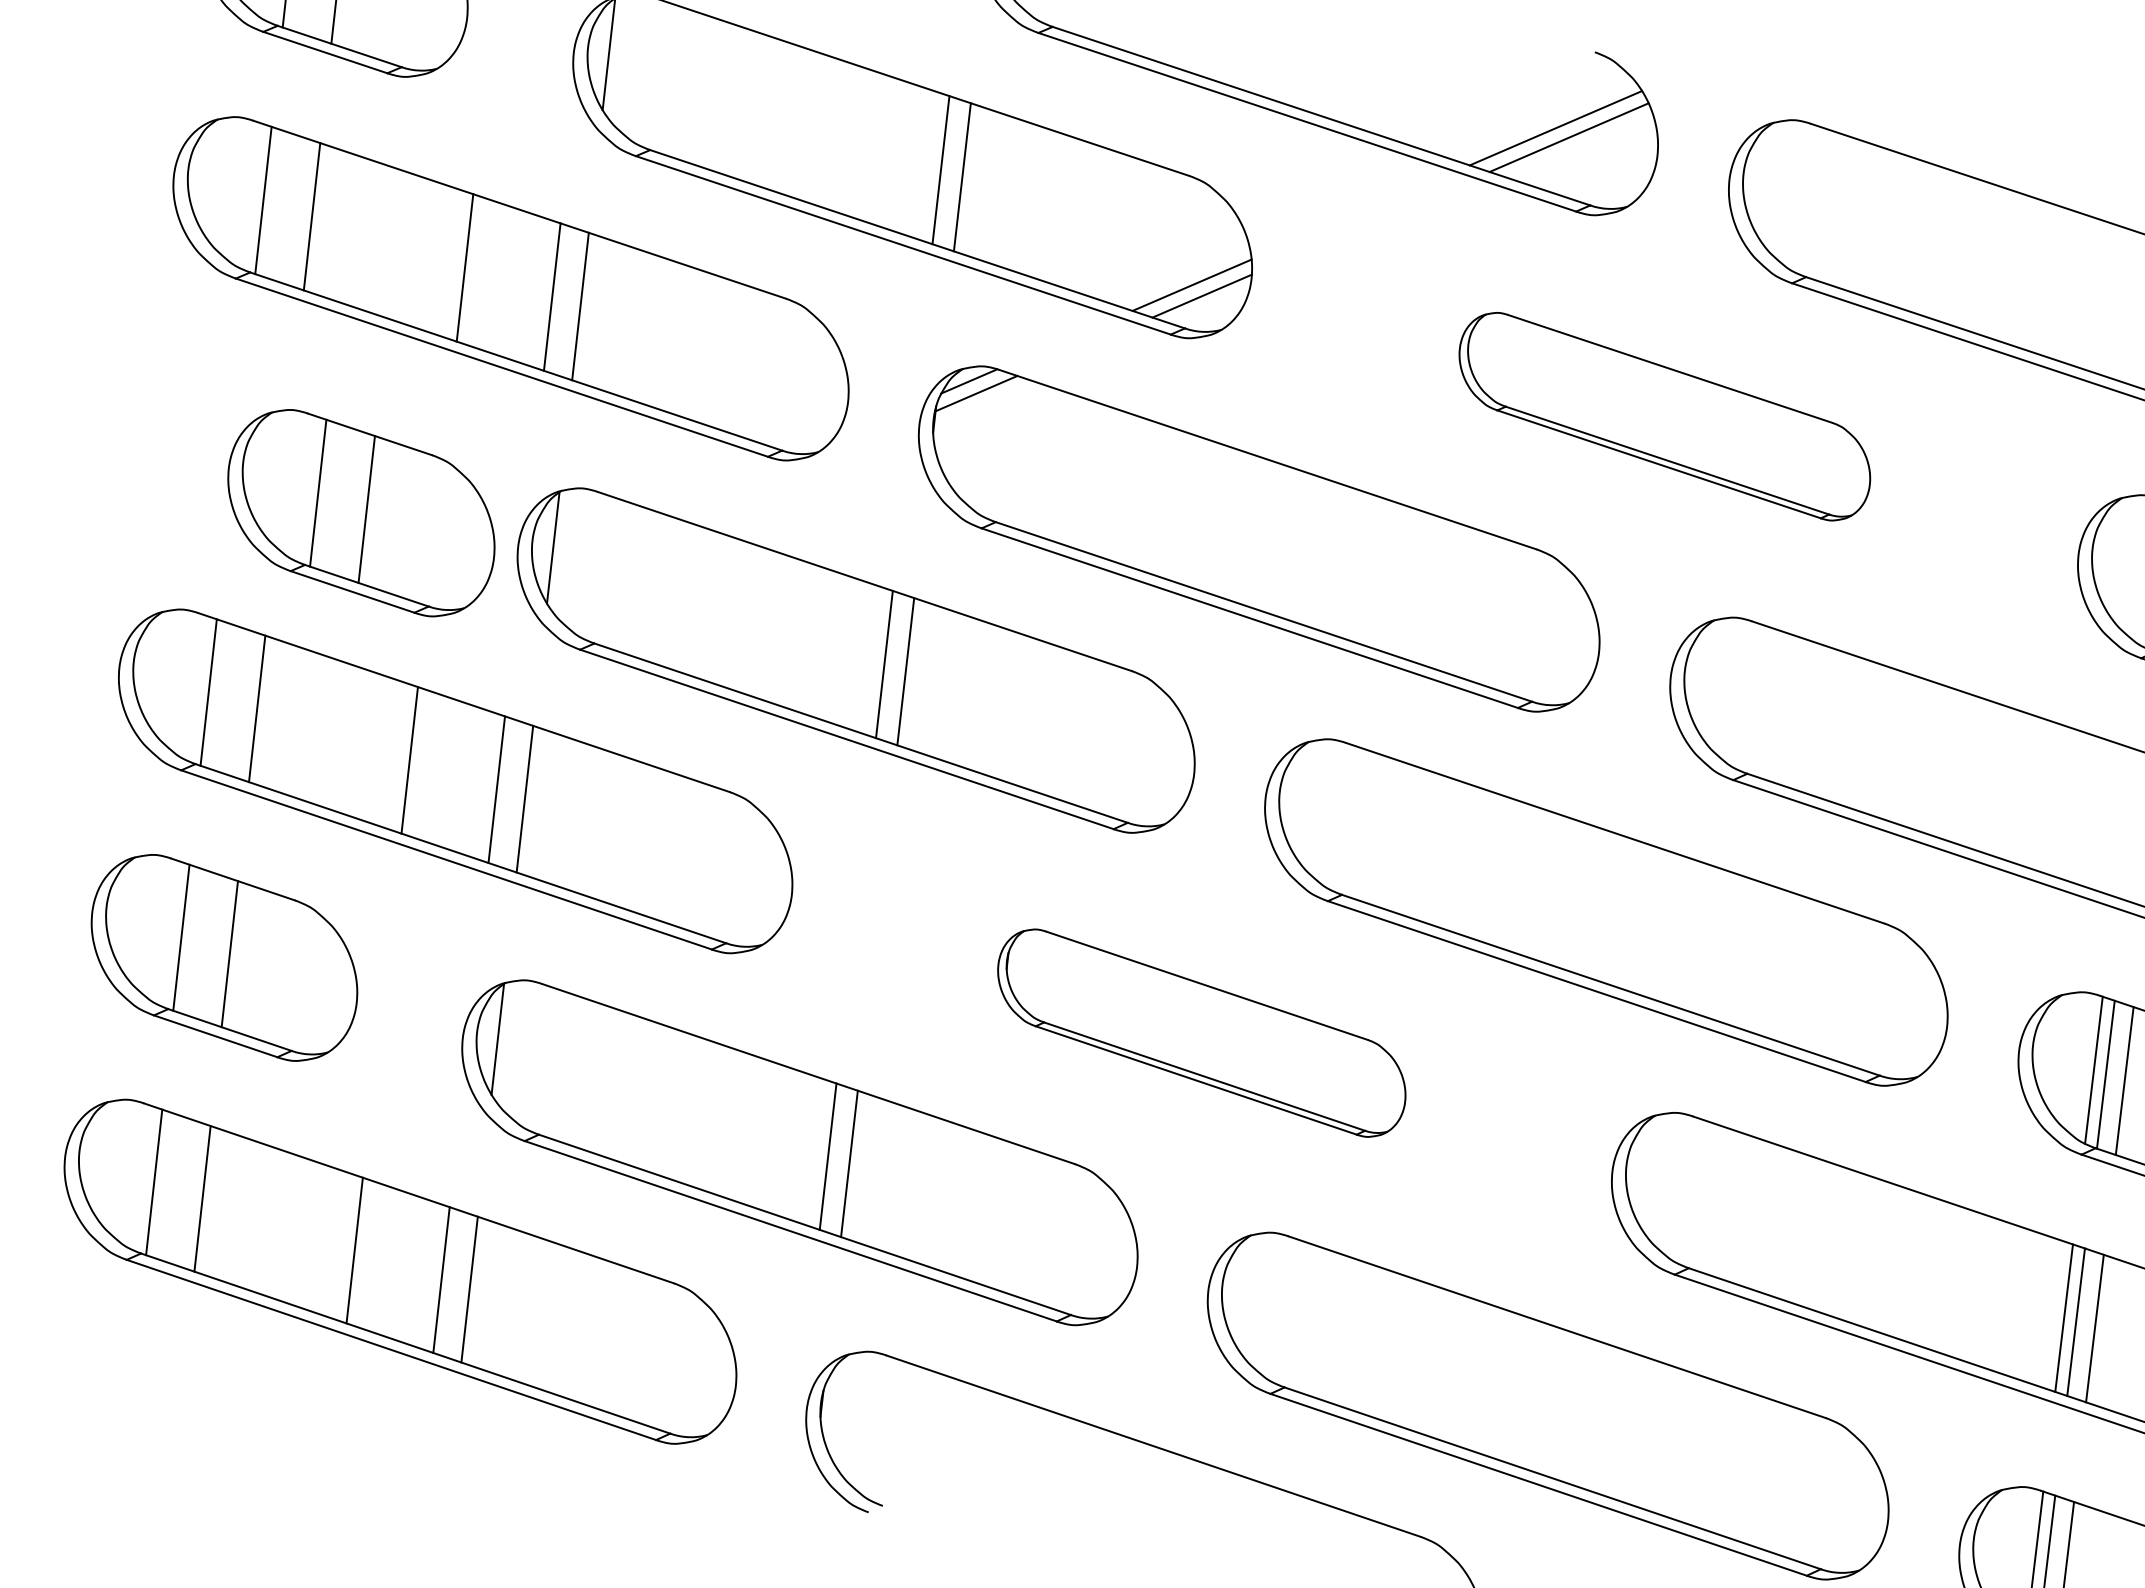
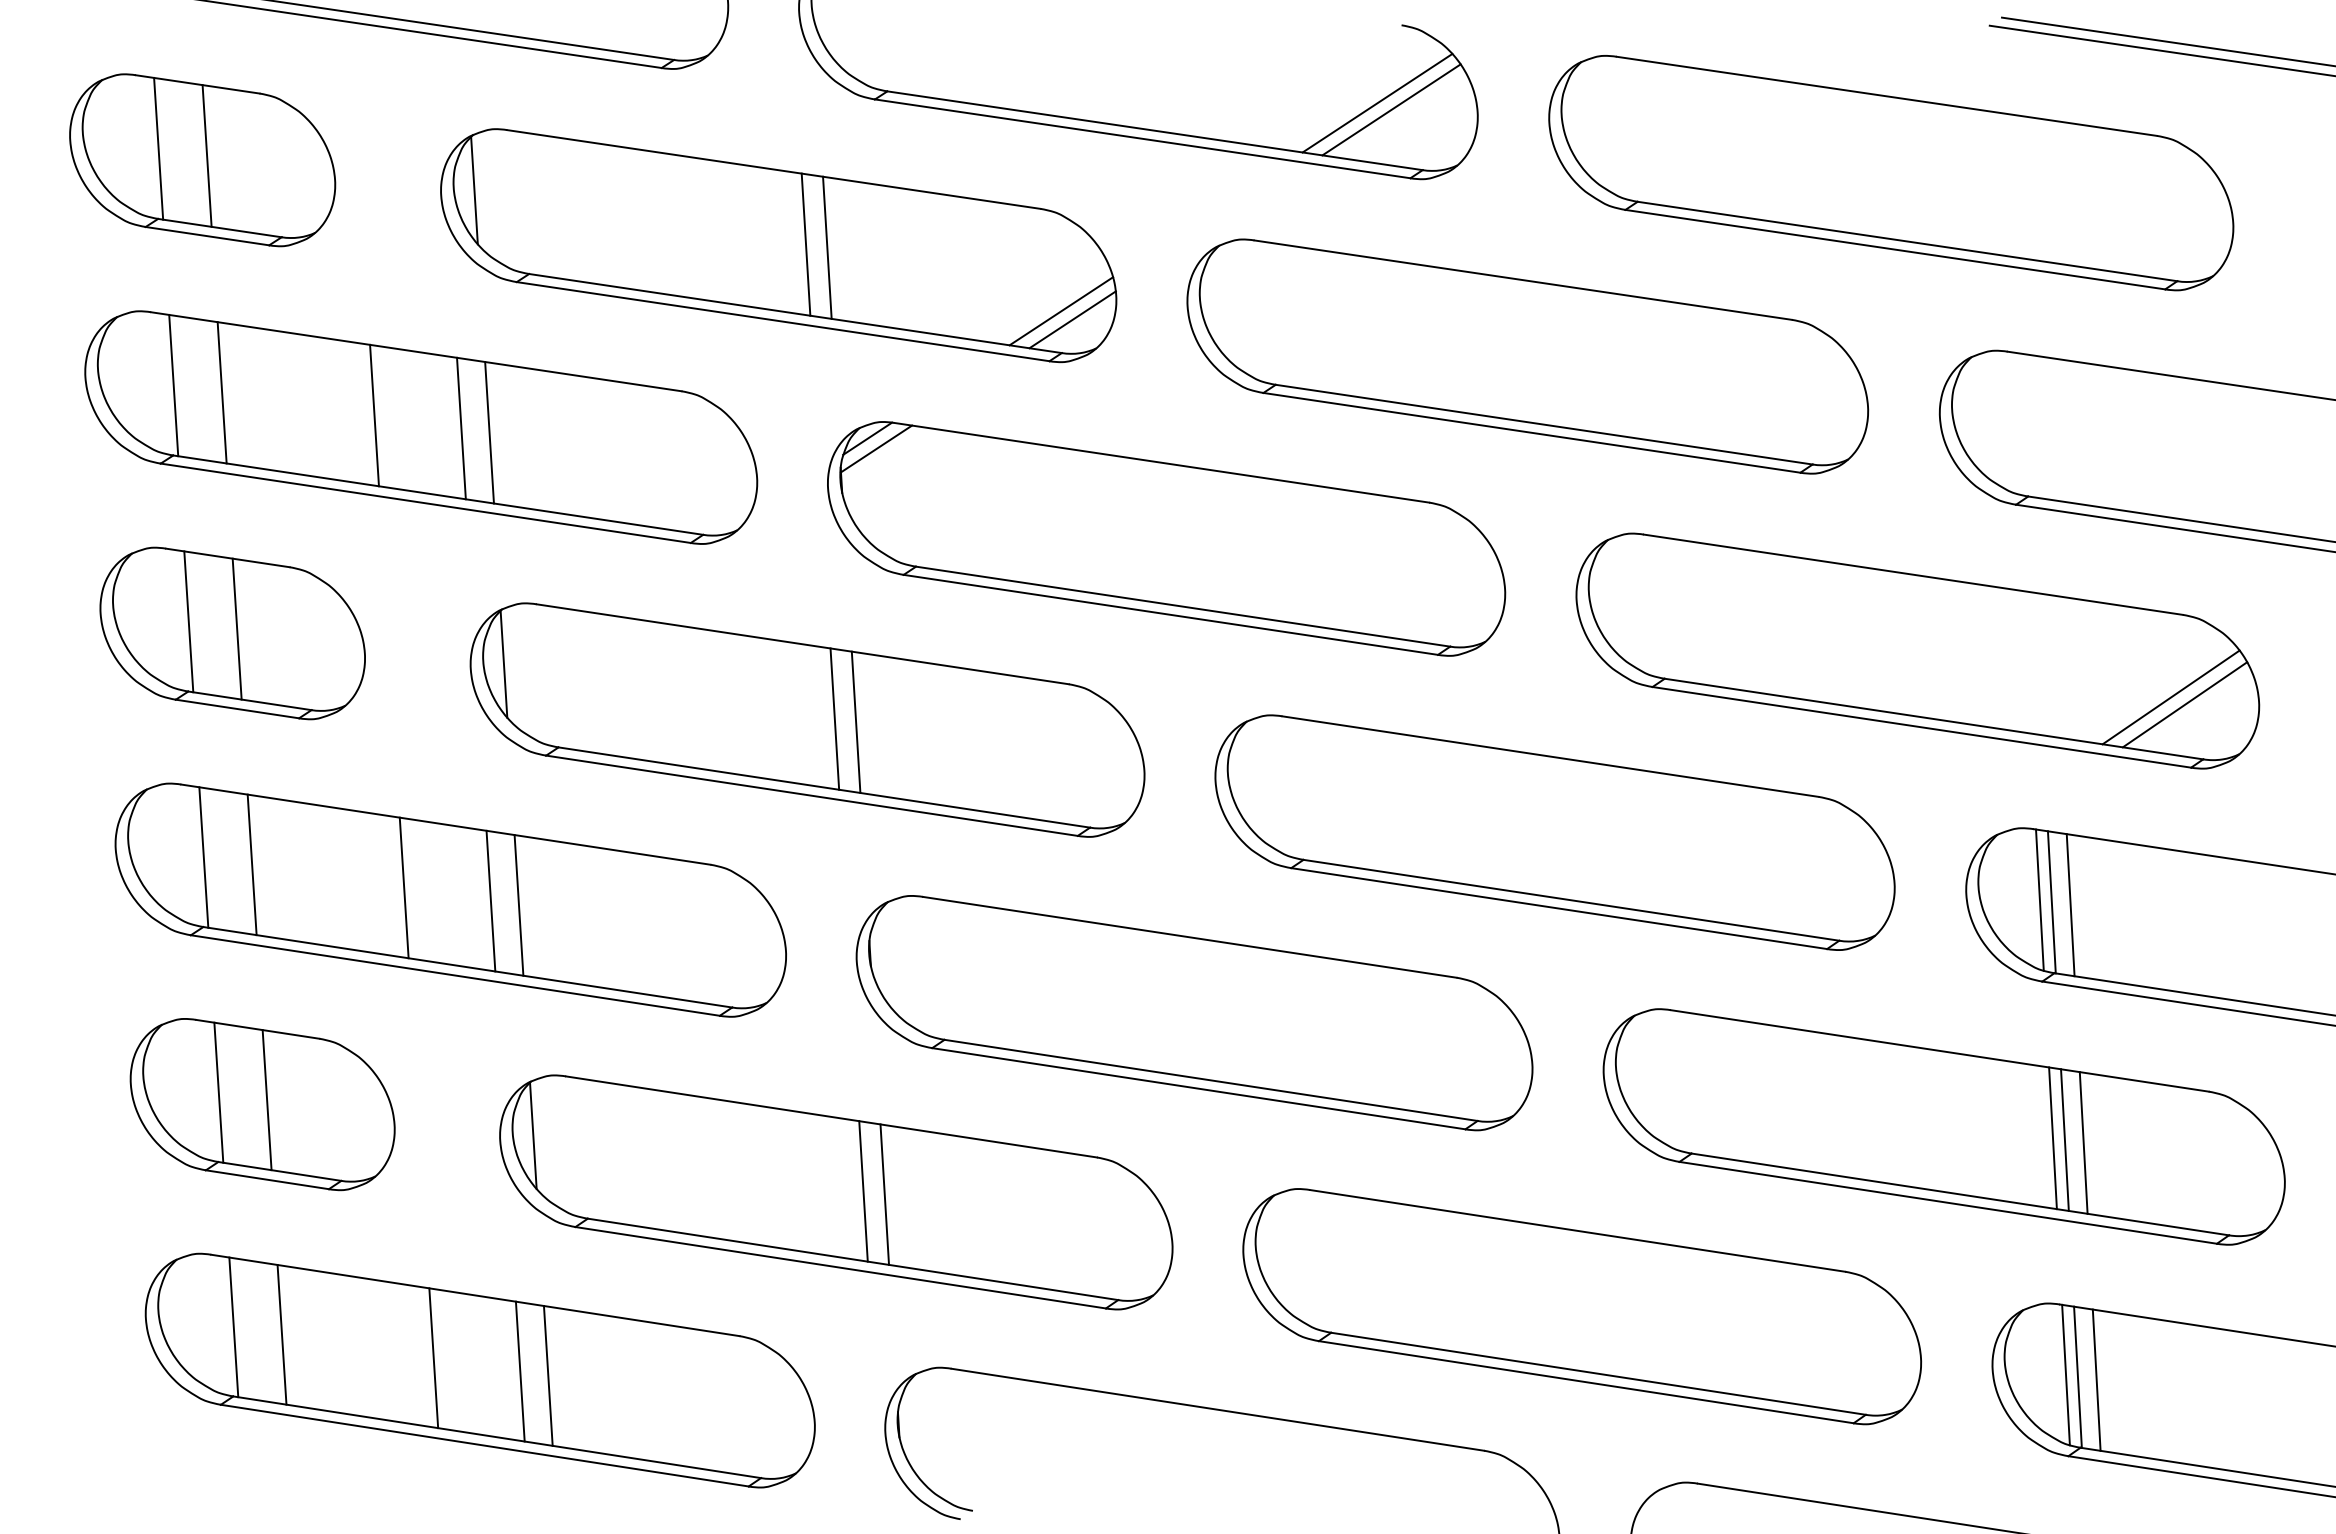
part: (1664, 416) -> (1527, 356), size x1.67
part: (361, 513) -> (232, 633), moved
part: (1201, 1033) -> (1194, 1013), size x1.67

